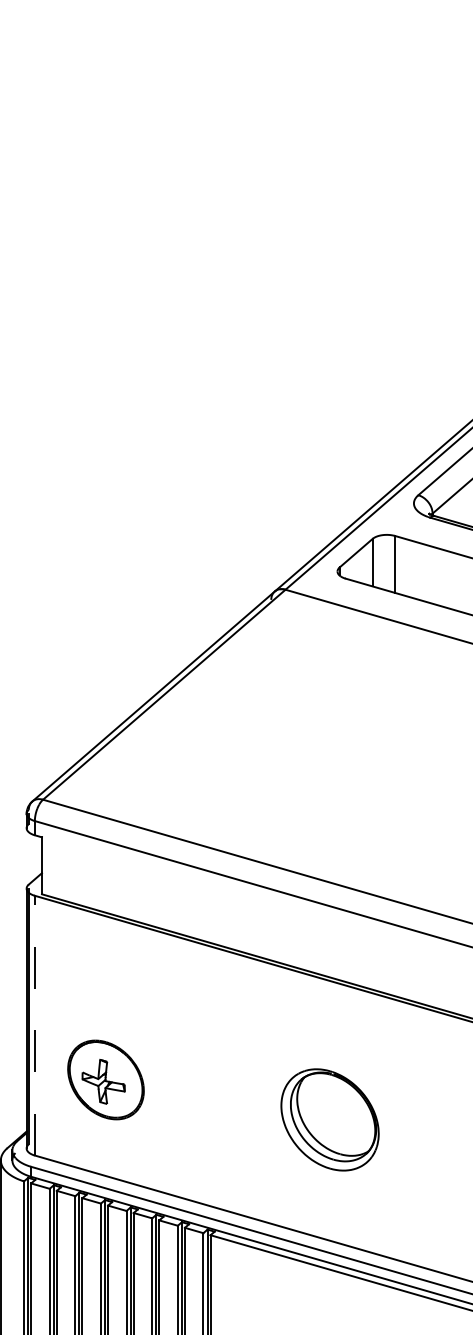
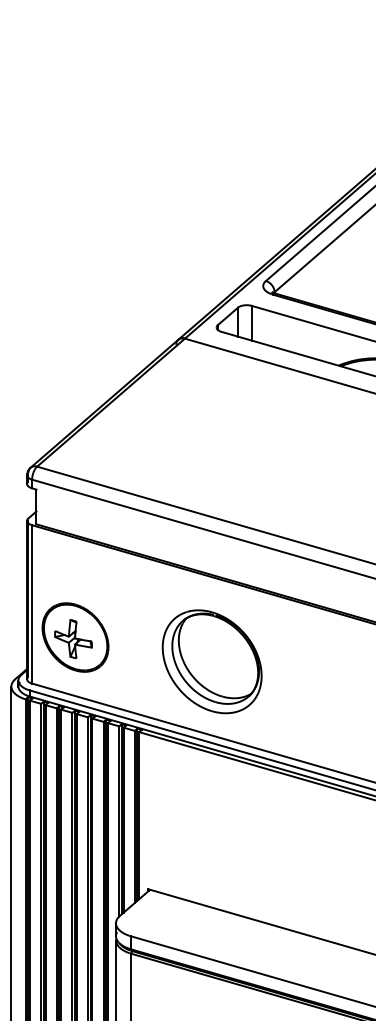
line: (35, 1024) -> (32, 603), dashed -> solid
part: (105, 1079) -> (75, 637), size x1.43
part: (329, 1119) -> (211, 661), size x1.67

